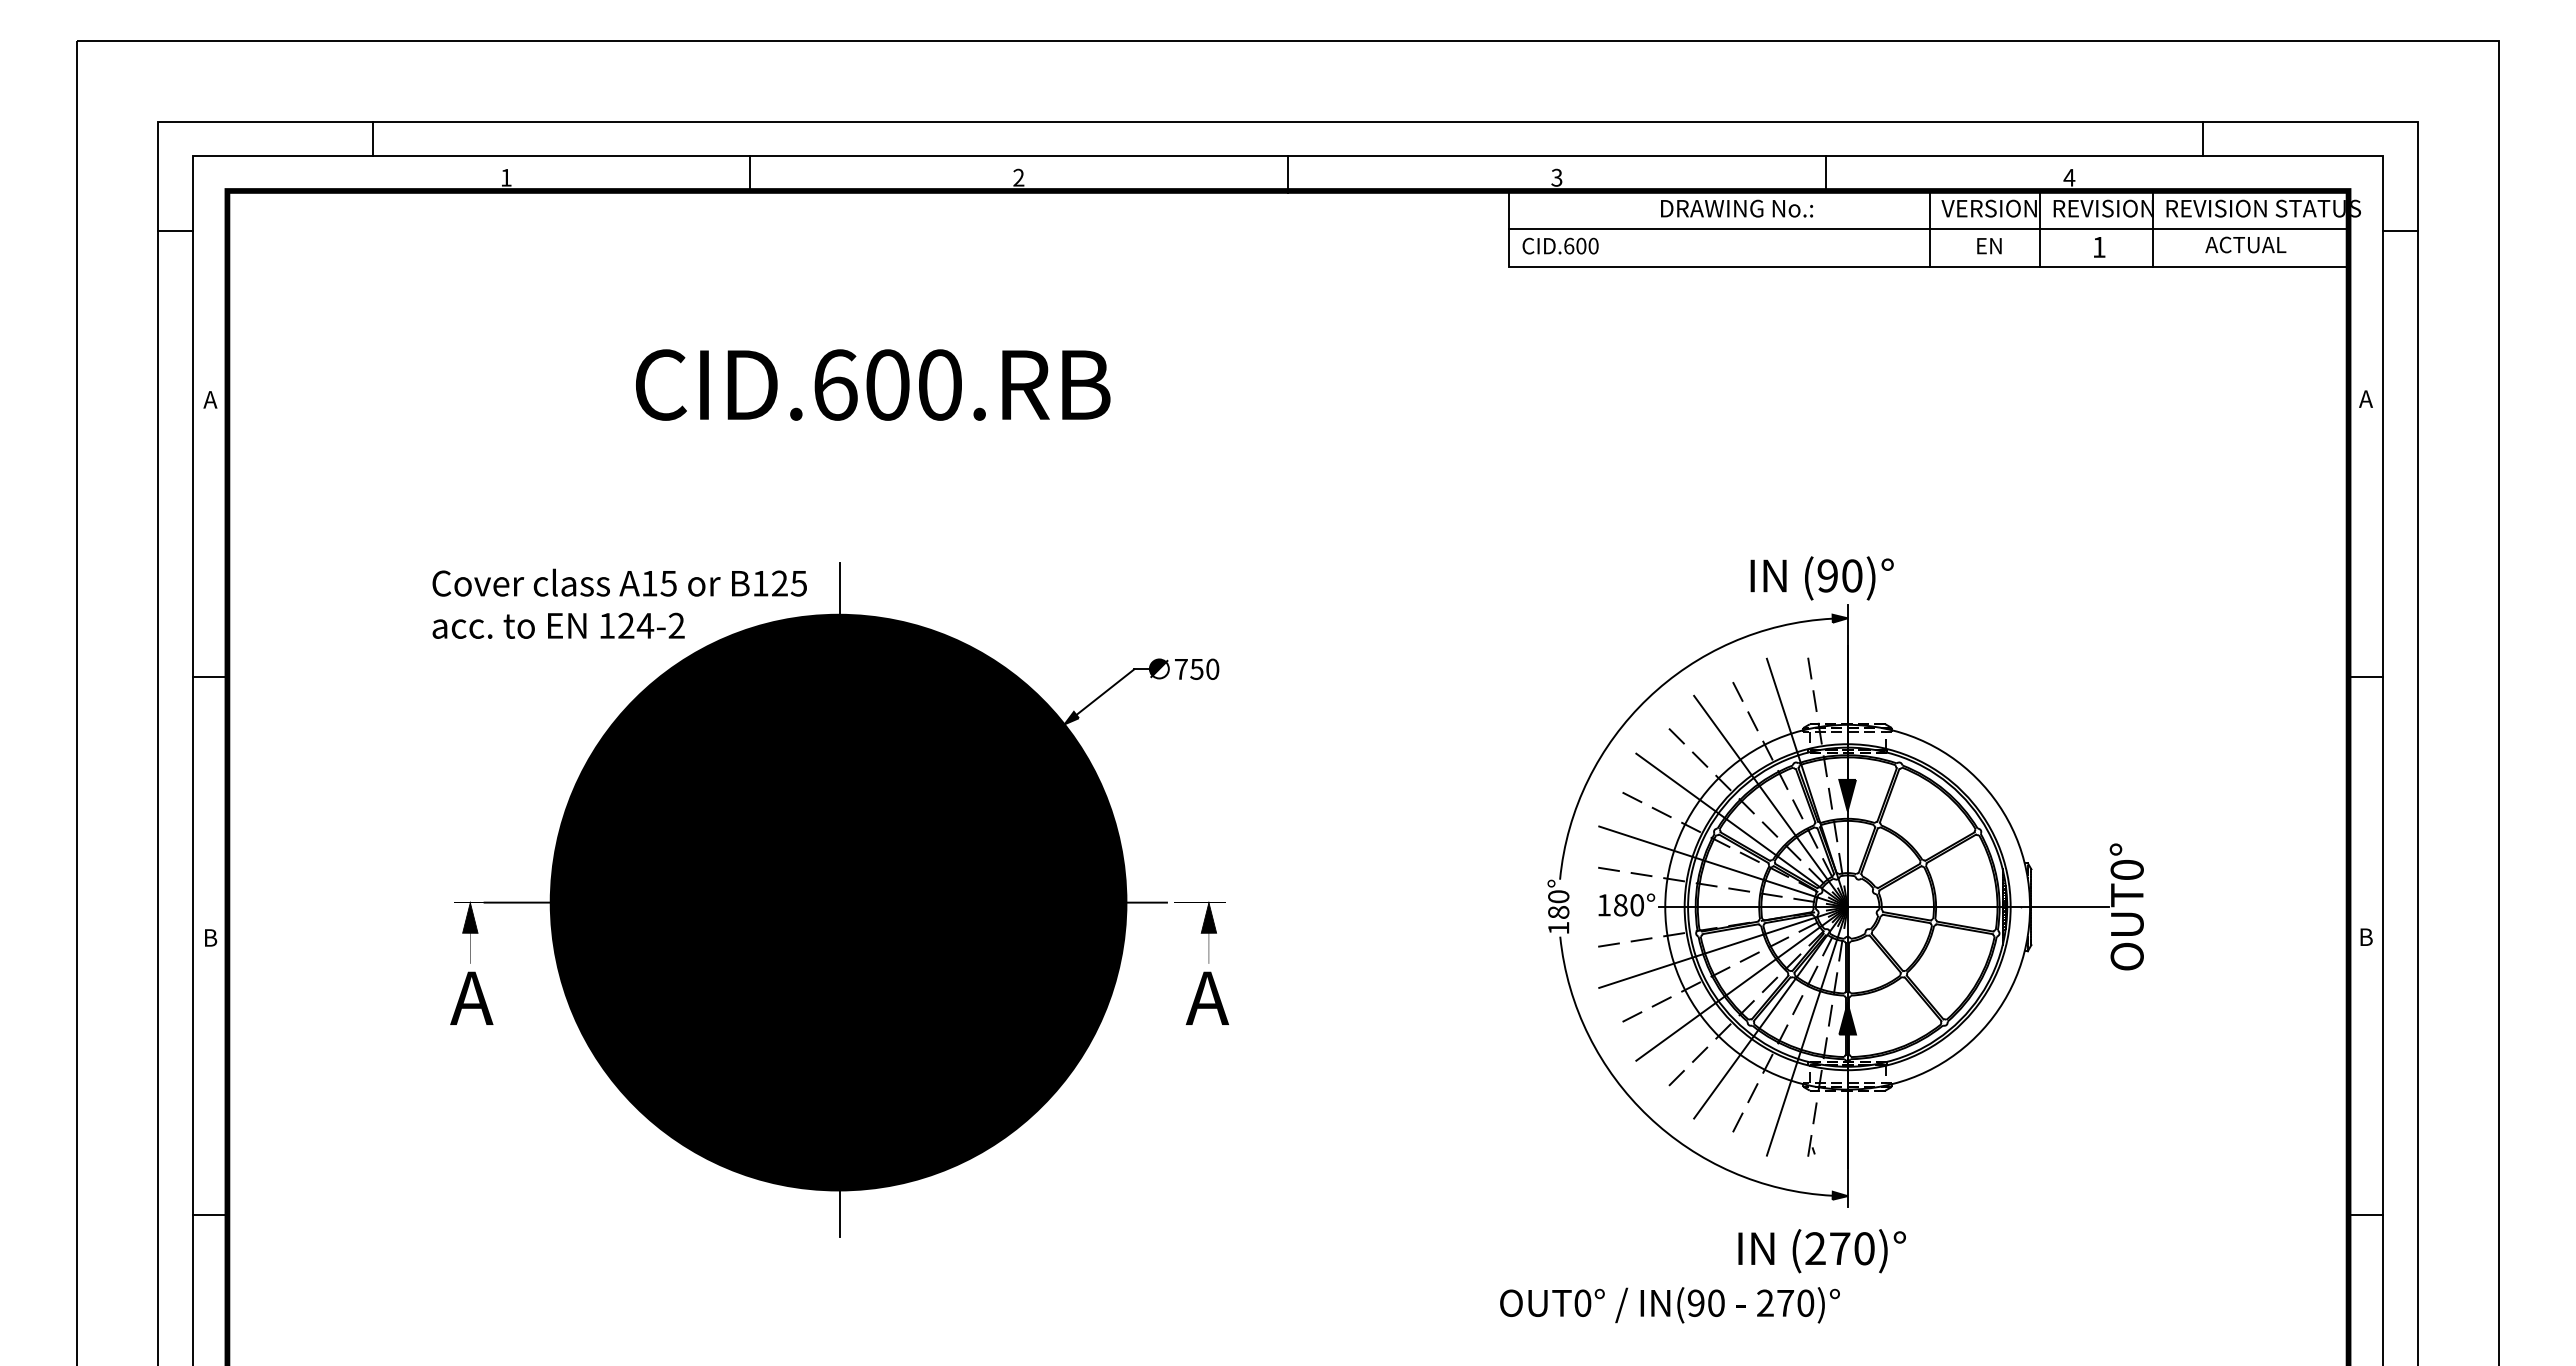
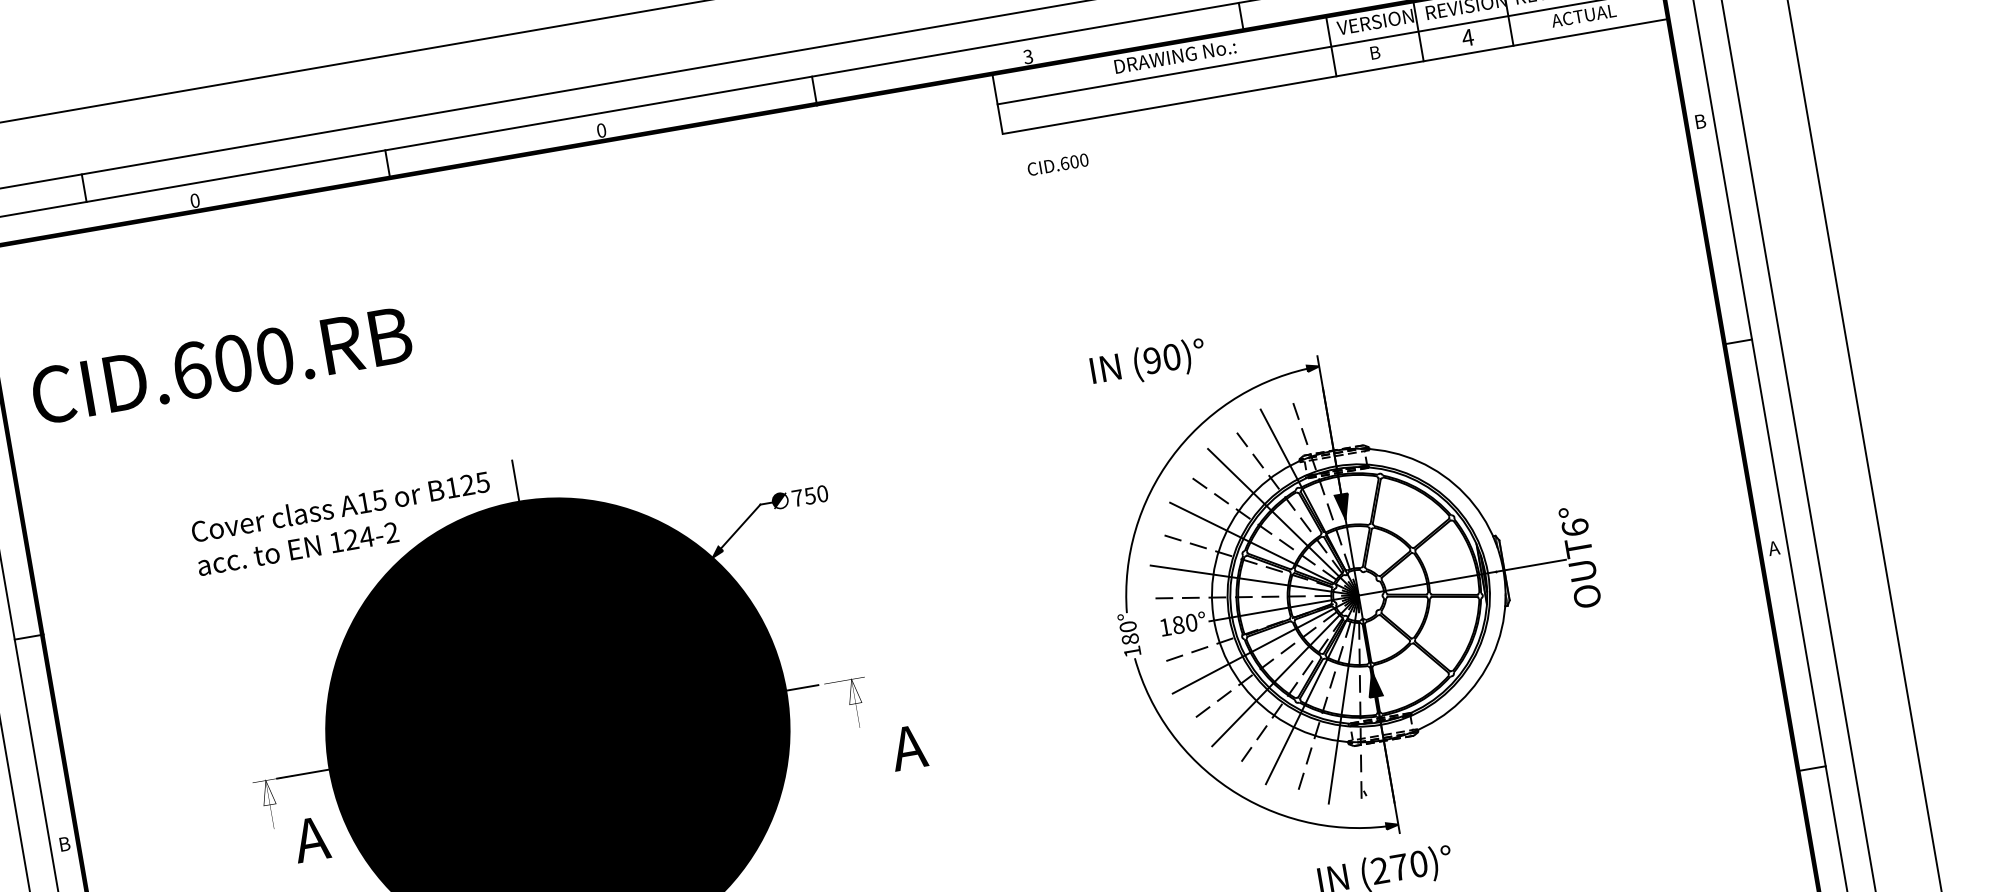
text: (506, 177) -> (195, 200), 1 -> 0
text: (1018, 177) -> (601, 130), 2 -> 0
text: (1560, 245) -> (1057, 164), moved
text: (1990, 246) -> (1381, 51), EN -> B
text: (2099, 247) -> (1468, 37), 1 -> 4
text: (873, 384) -> (221, 364), moved
text: (2365, 398) -> (1699, 121), A -> B
text: (1821, 578) -> (1147, 363), moved
text: (2126, 869) -> (1574, 527), OUT0° -> OUT6°
fill: (470, 917) -> (268, 792), removed
fill: (1208, 917) -> (853, 691), removed
text: (2365, 936) -> (1773, 547), B -> A
text: (471, 997) -> (311, 838), moved
text: (1206, 997) -> (907, 747), moved

